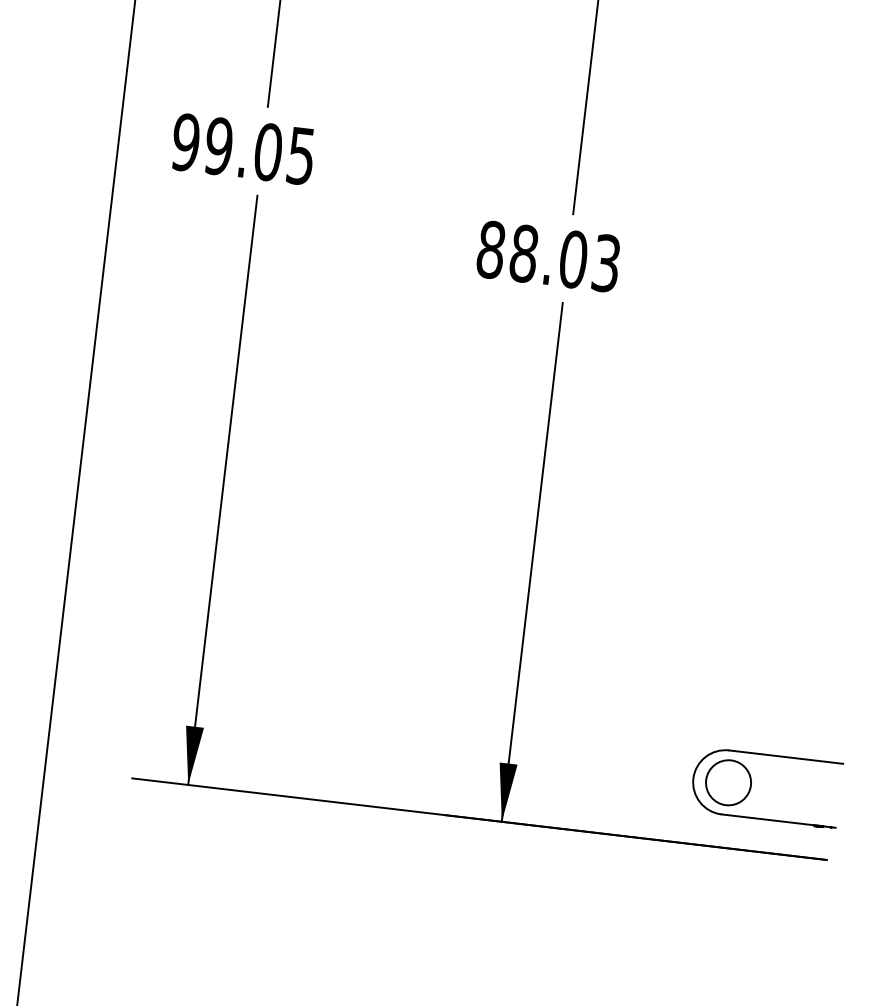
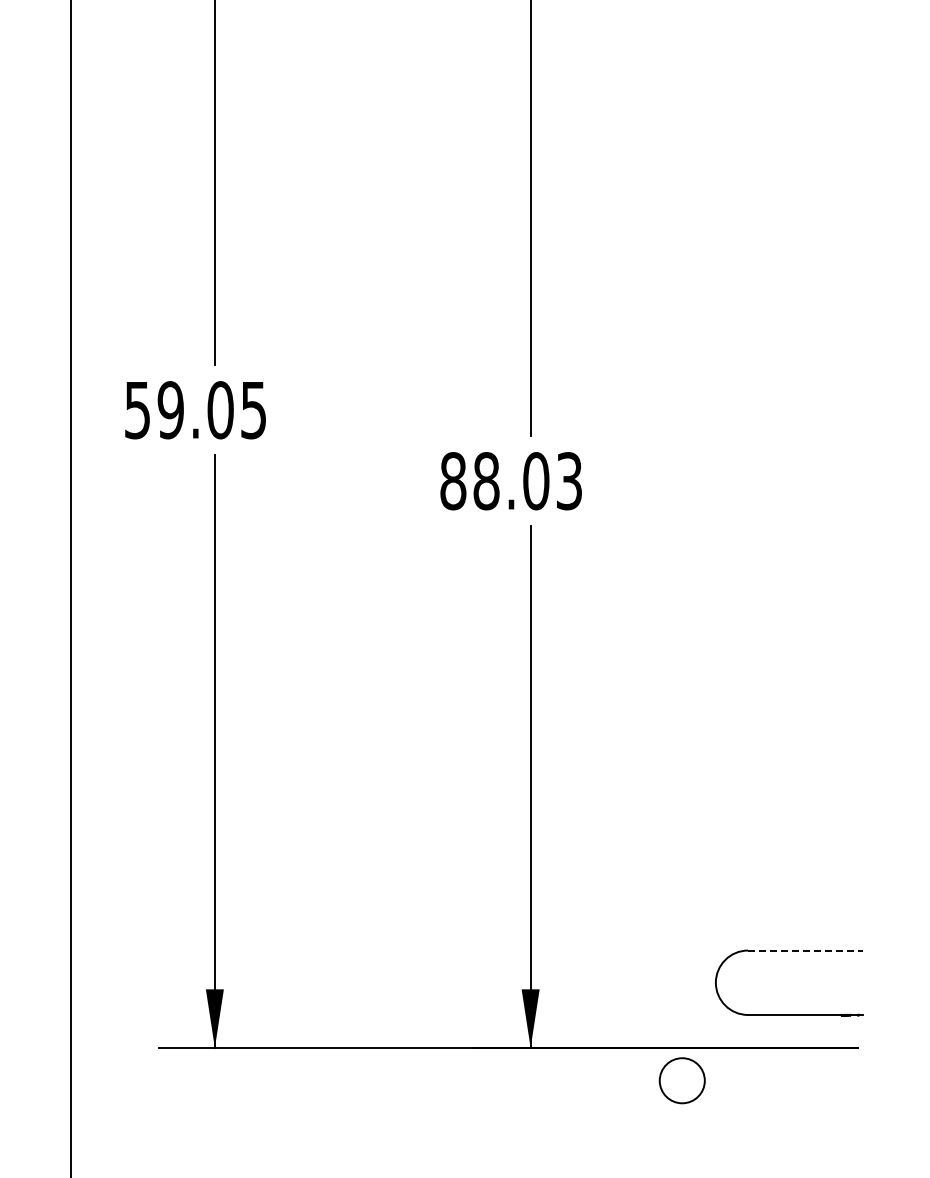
text: (185, 142) -> (137, 410), 99.05 -> 59.05
line: (786, 757) -> (805, 950), solid -> dashed
circle: (727, 782) -> (681, 1080), moved

